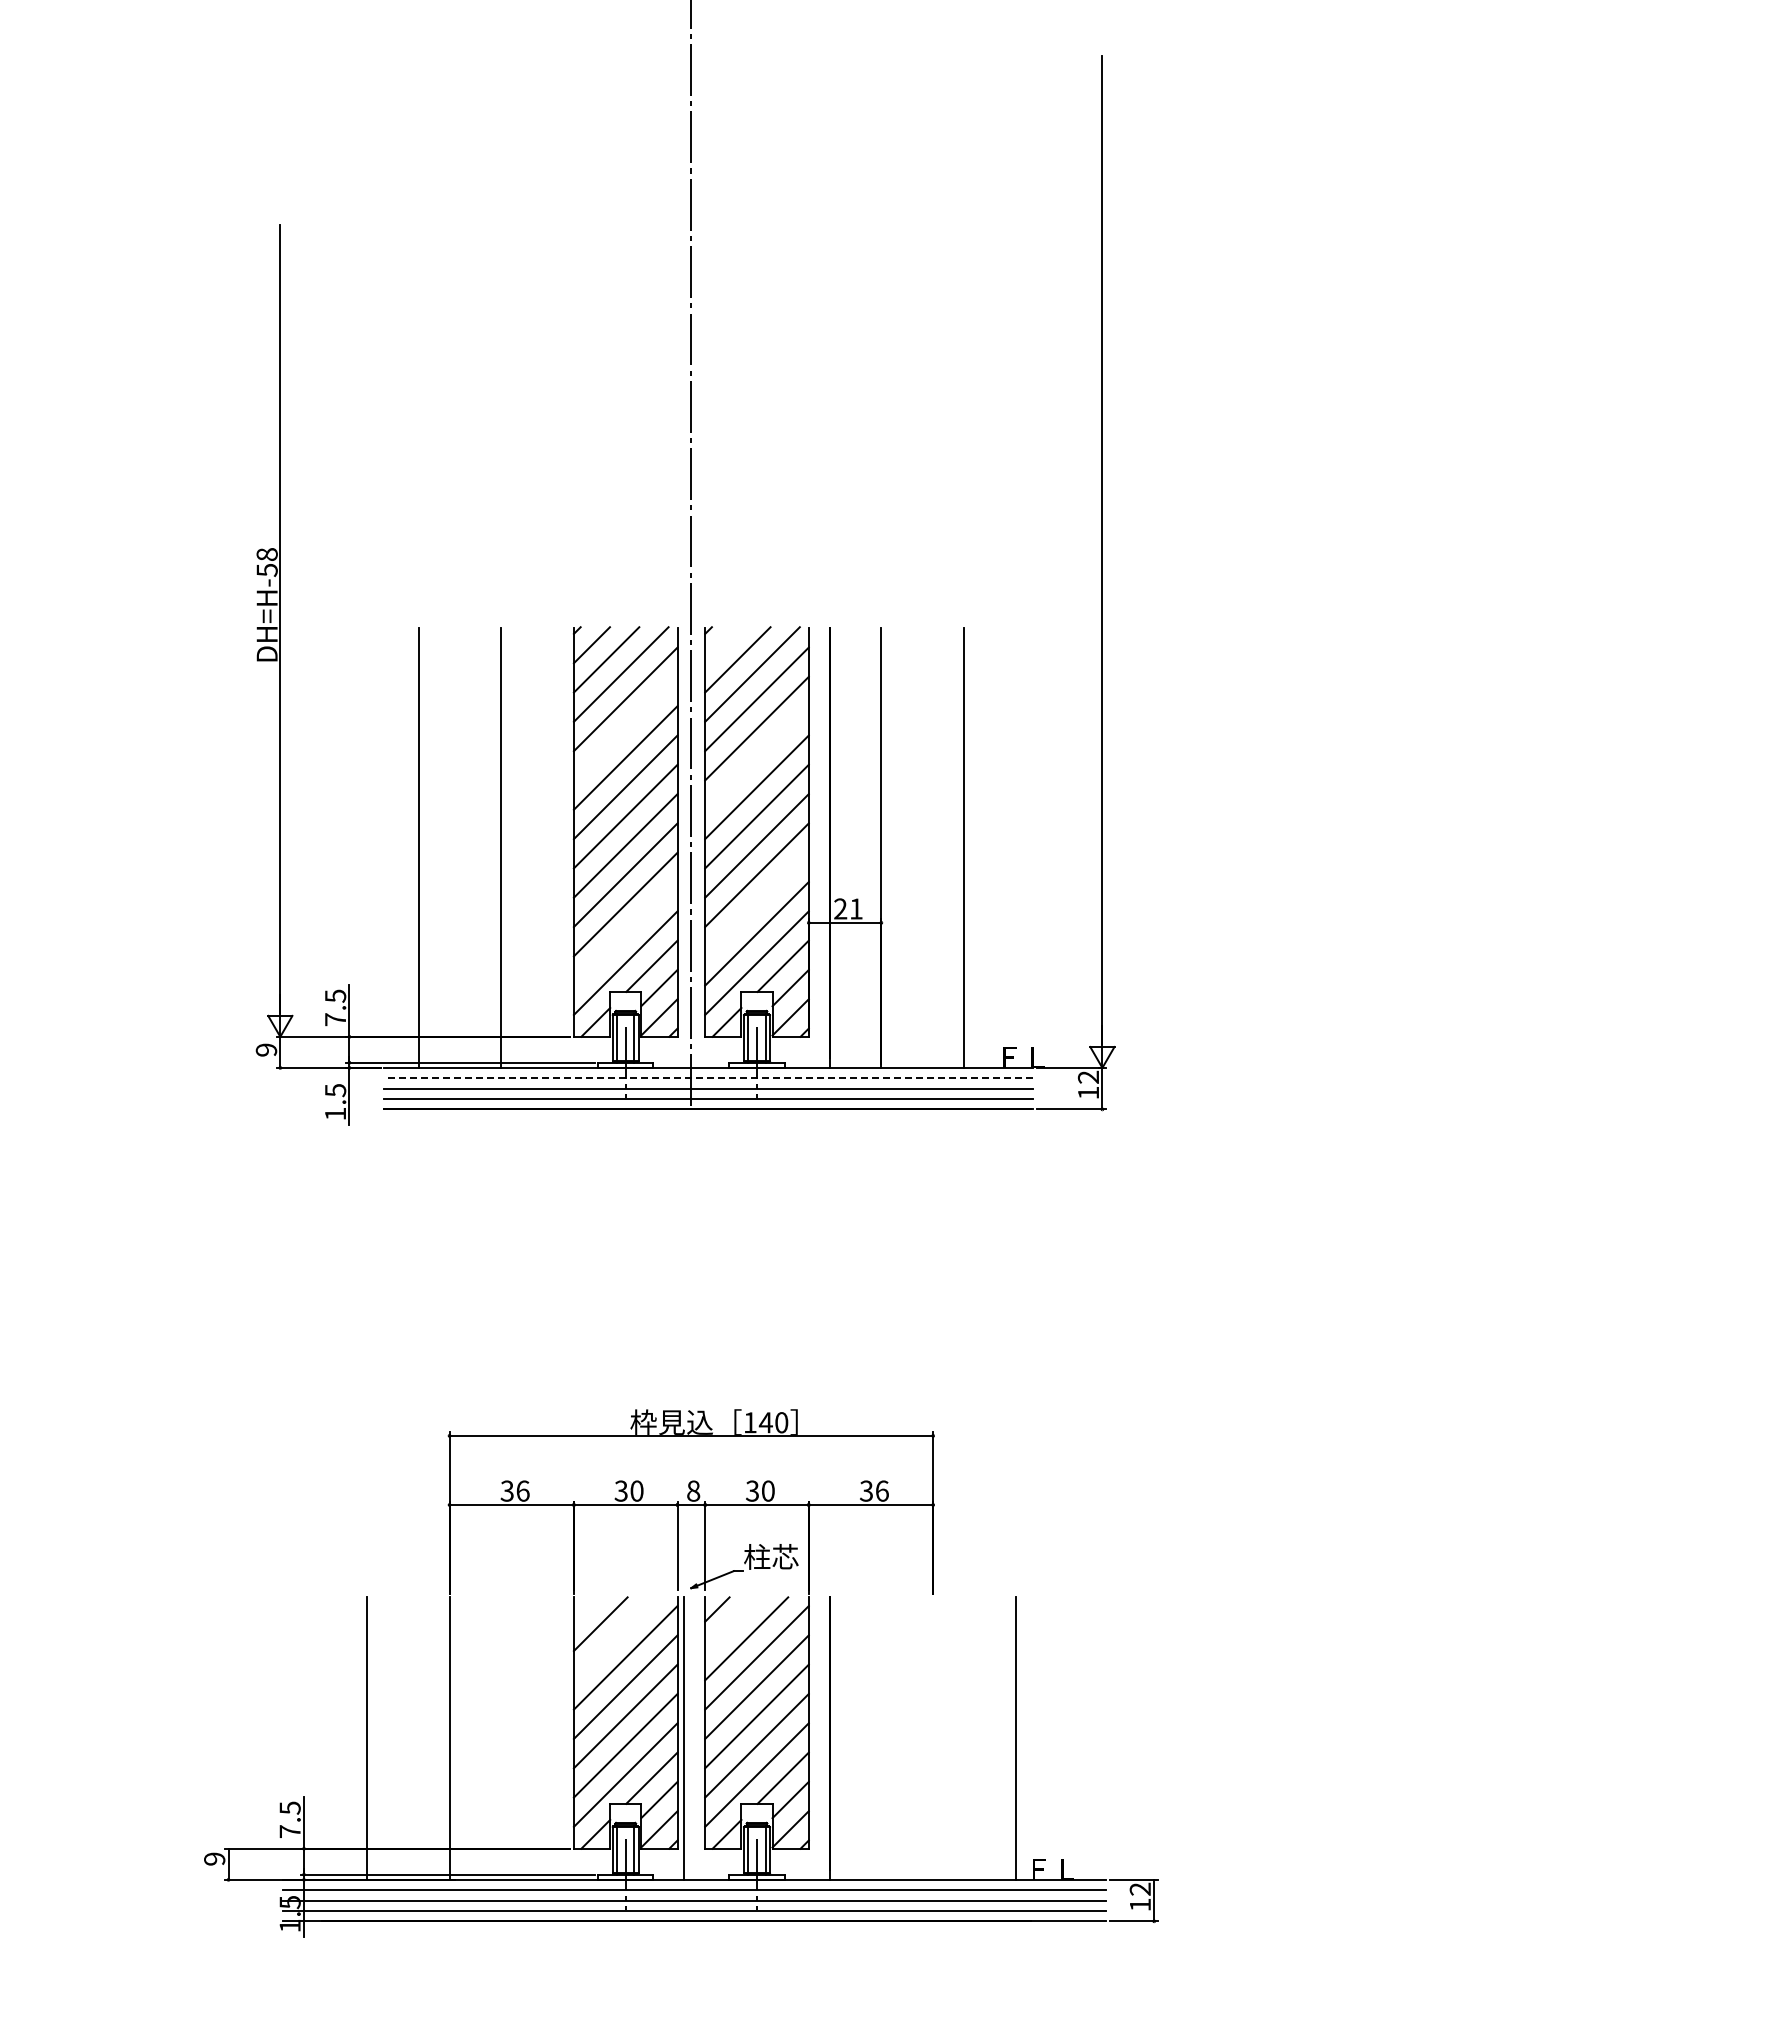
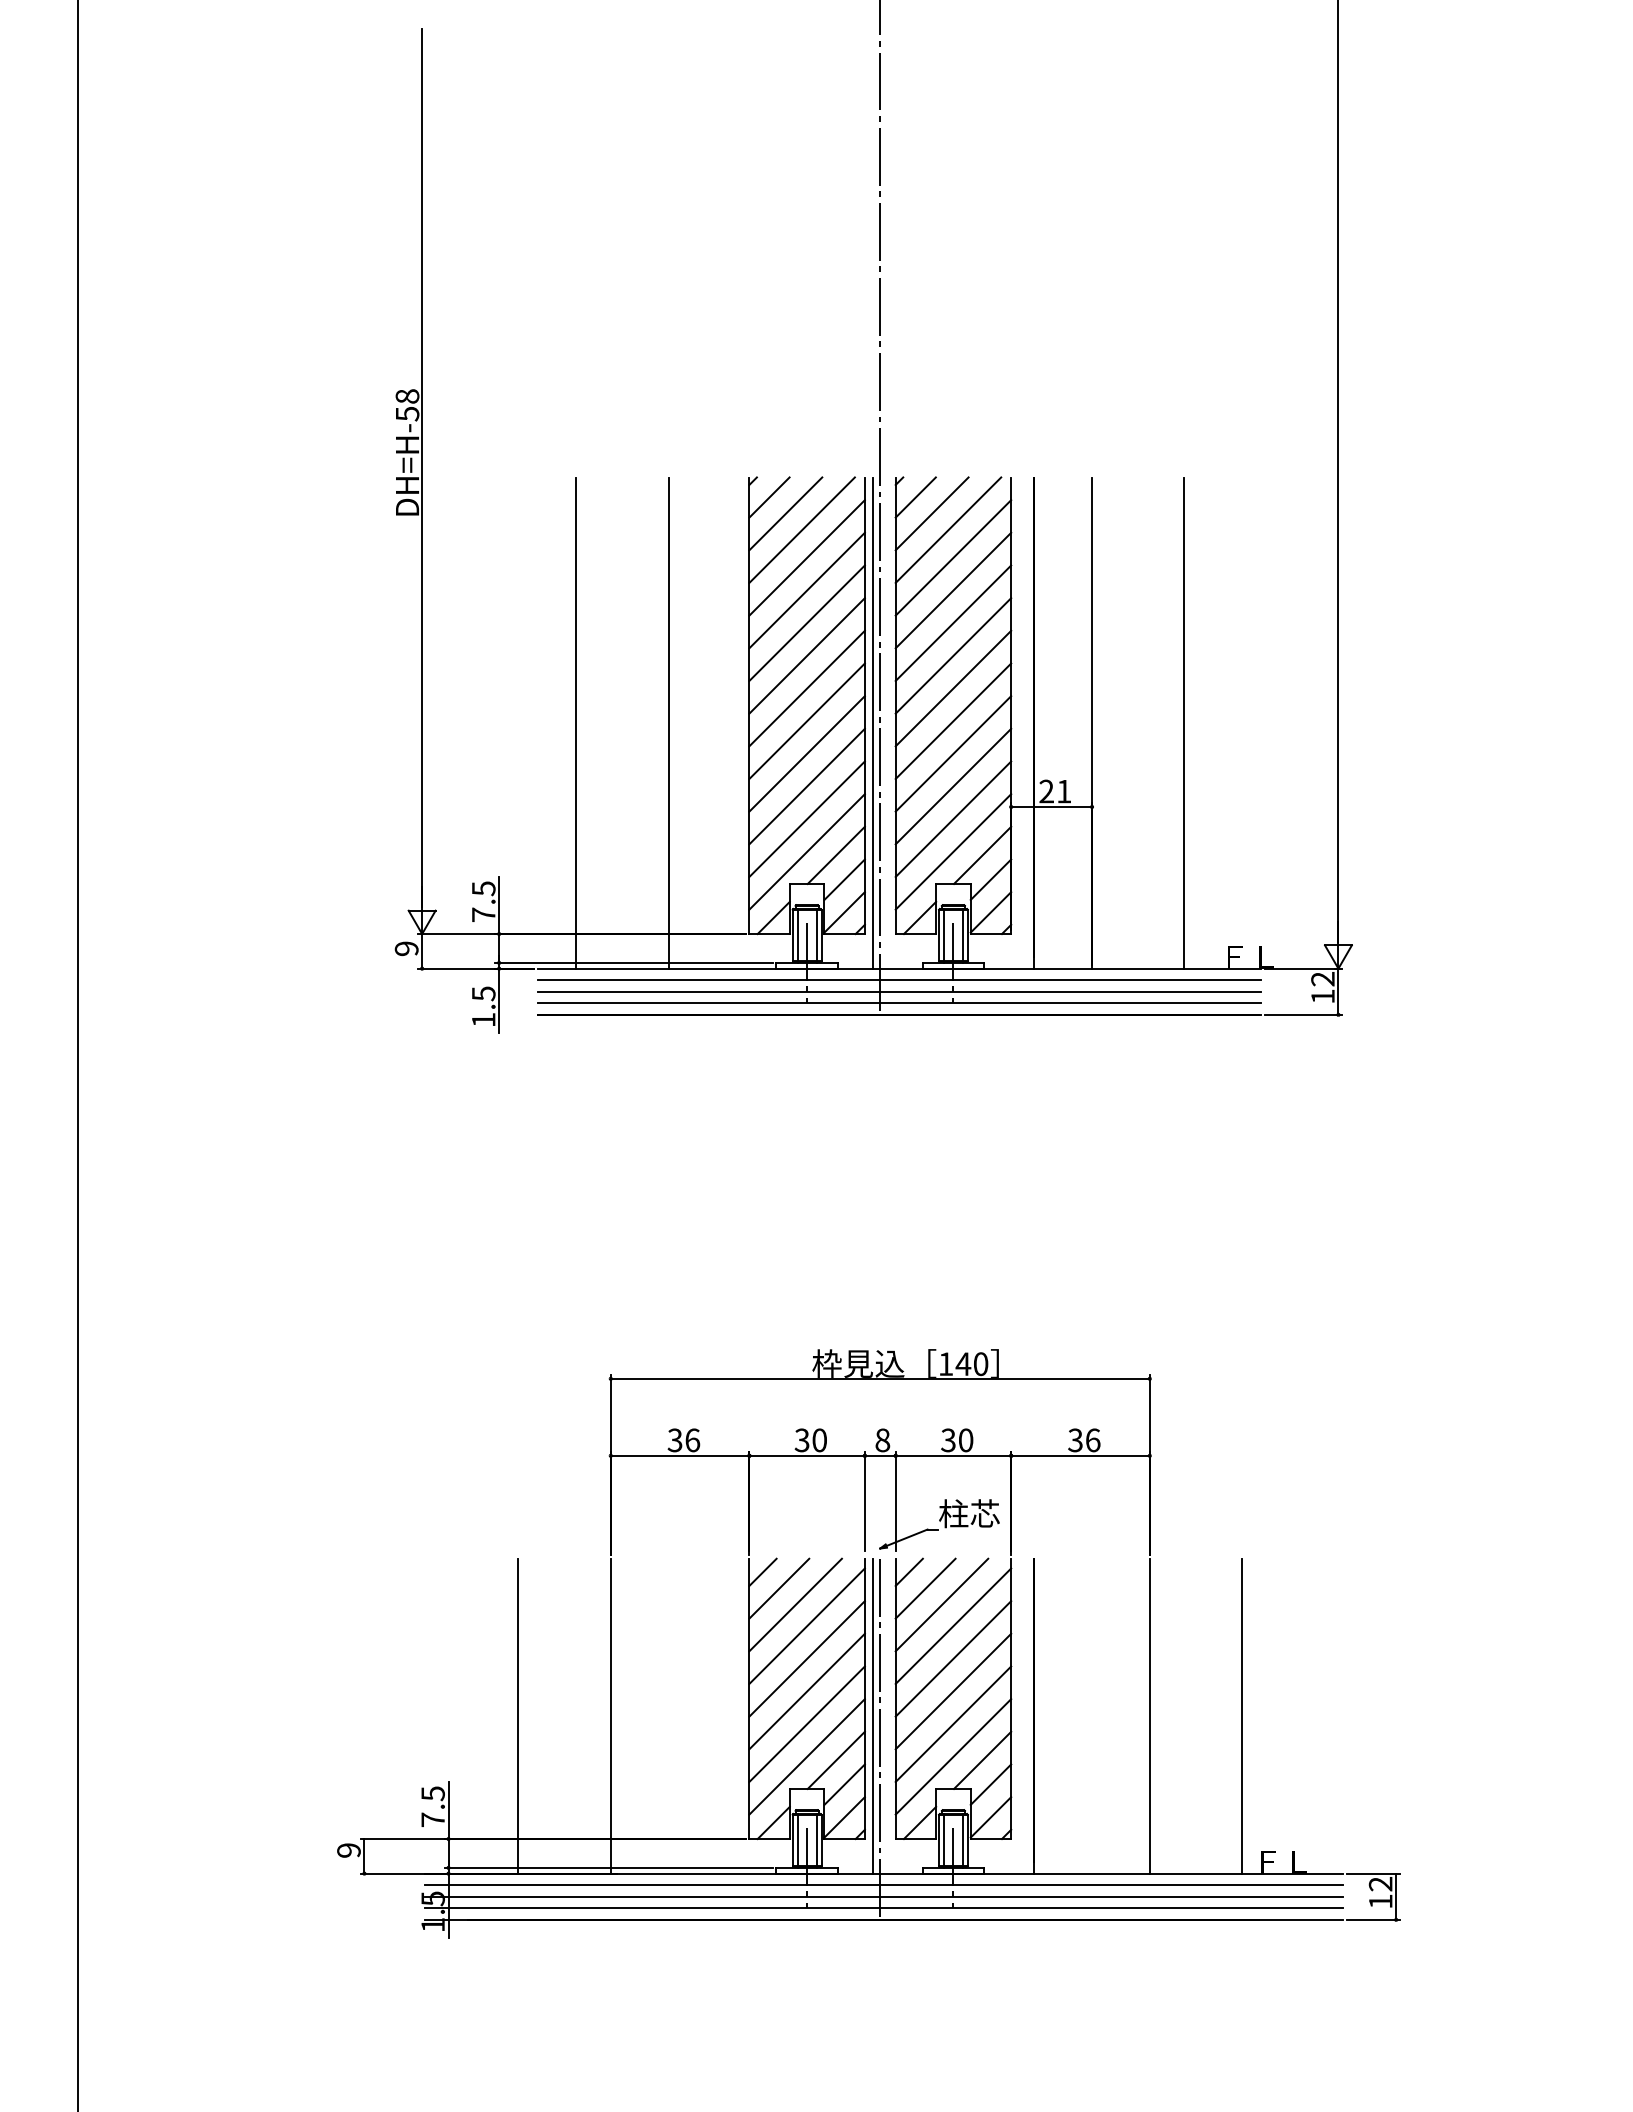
line: (723, 645) -> (916, 497), added
line: (625, 728) -> (806, 590), added
line: (756, 757) -> (952, 622), added
line: (684, 847) -> (872, 722), added
line: (756, 904) -> (952, 786), added
line: (625, 933) -> (806, 818), added
line: (708, 1078) -> (899, 980), dashed -> solid
line: (585, 1609) -> (762, 1572), added
line: (731, 1624) -> (925, 1589), added
line: (614, 1638) -> (794, 1604), added
line: (933, 1738) -> (1150, 1716), added
line: (691, 1759) -> (880, 1739), added

